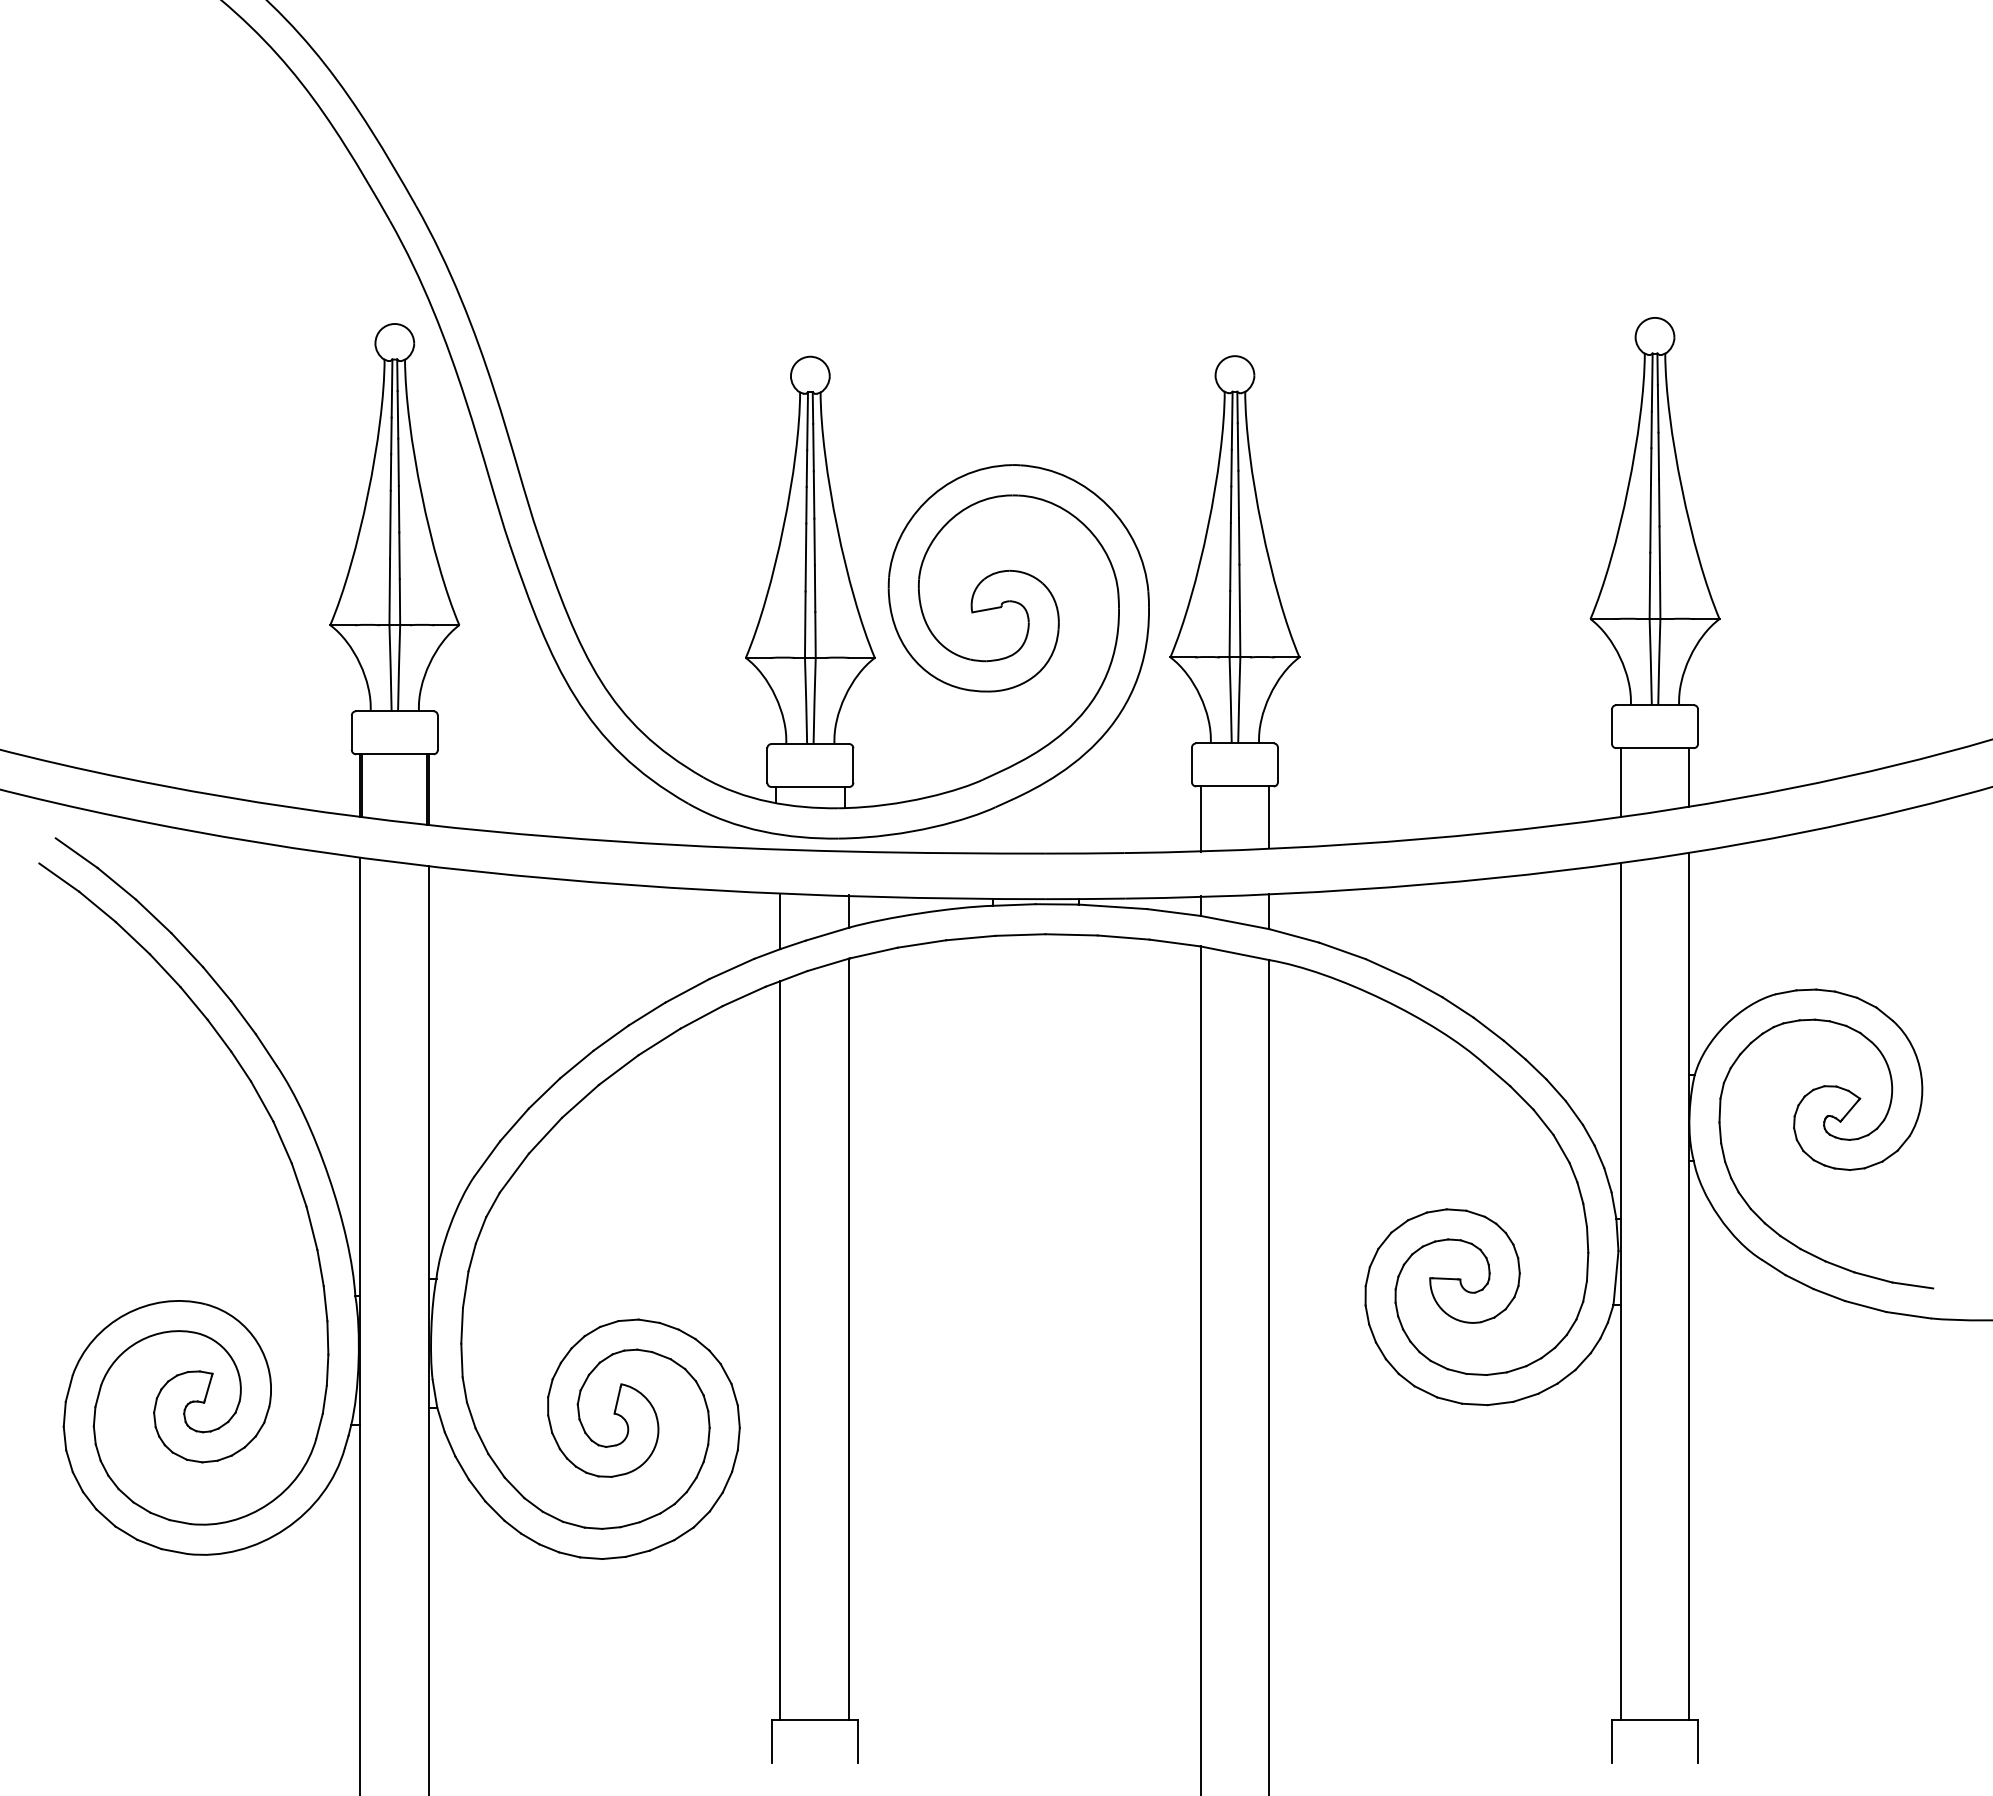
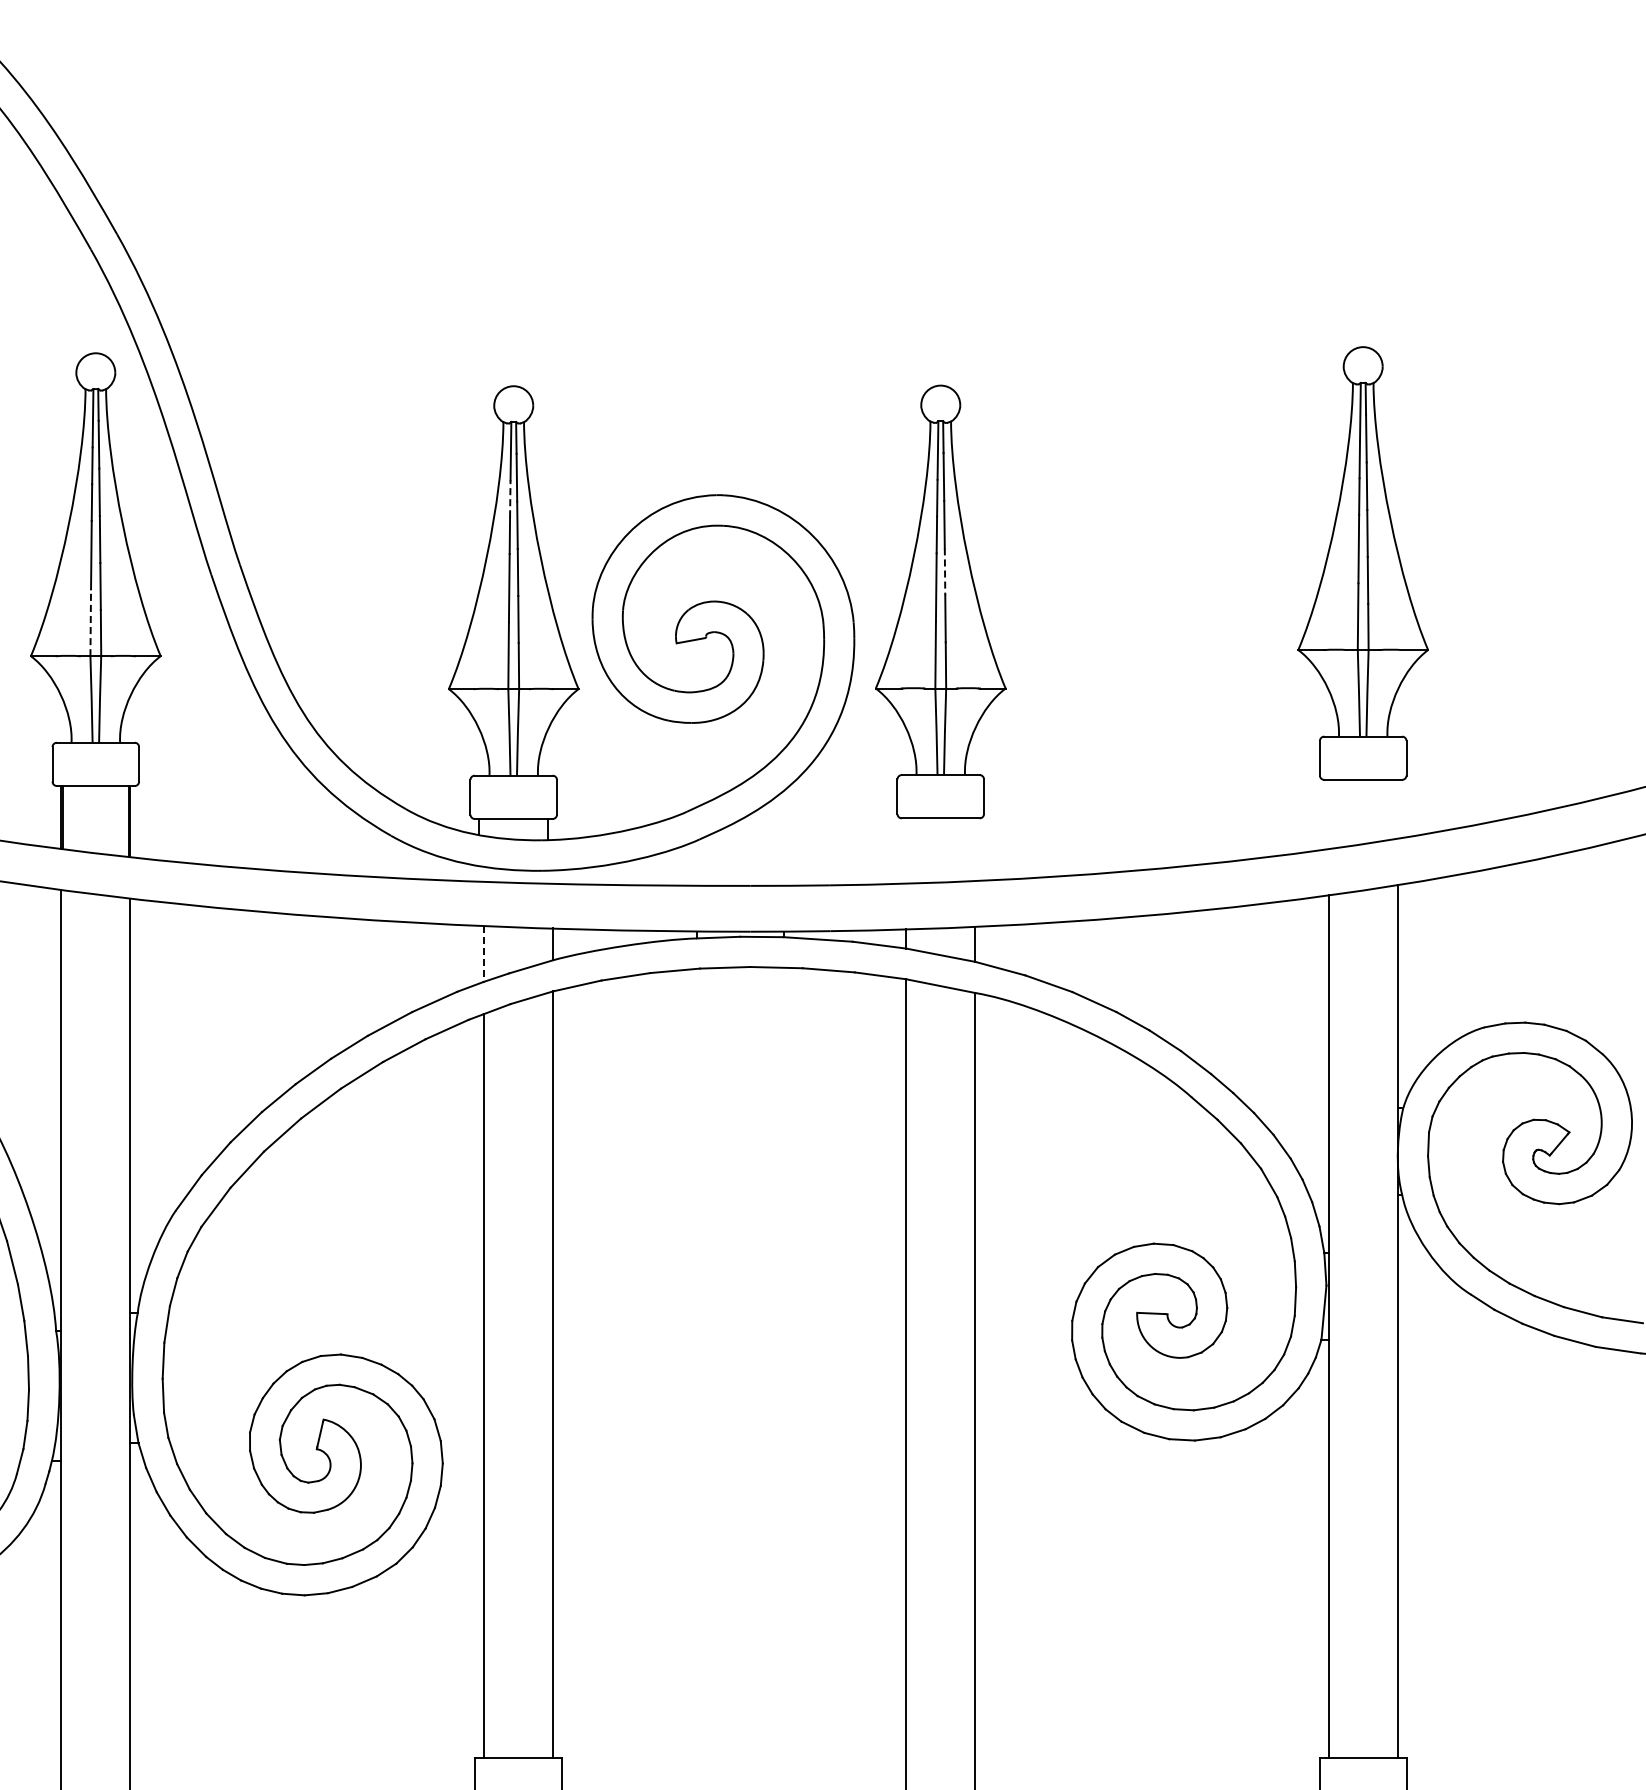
line: (806, 468) -> (509, 498), solid -> dashed
line: (1239, 541) -> (945, 572), solid -> dashed
line: (389, 591) -> (90, 622), solid -> dashed
line: (1689, 777) -> (1397, 809), removed
line: (1620, 782) -> (1328, 814), removed
line: (1269, 817) -> (975, 849), removed
line: (1200, 818) -> (906, 850), removed
line: (780, 921) -> (483, 954), solid -> dashed

